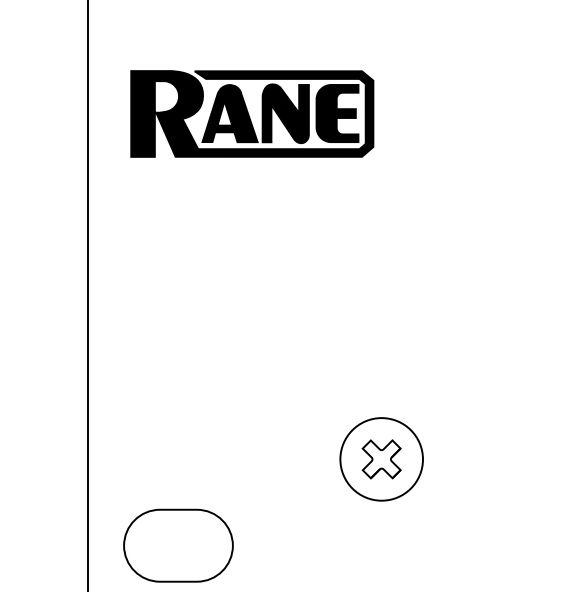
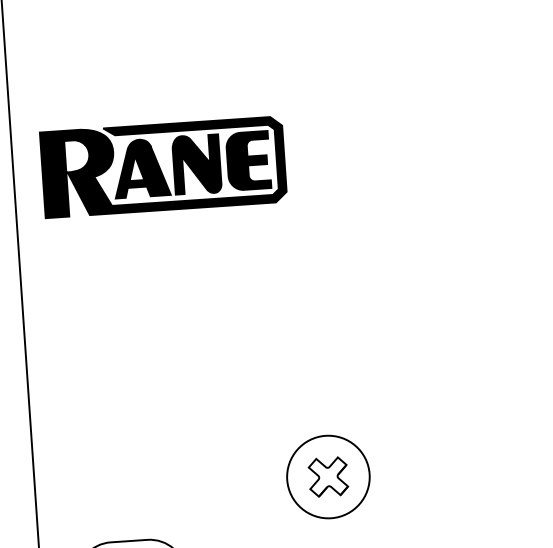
part: (252, 113) -> (163, 166), moved

